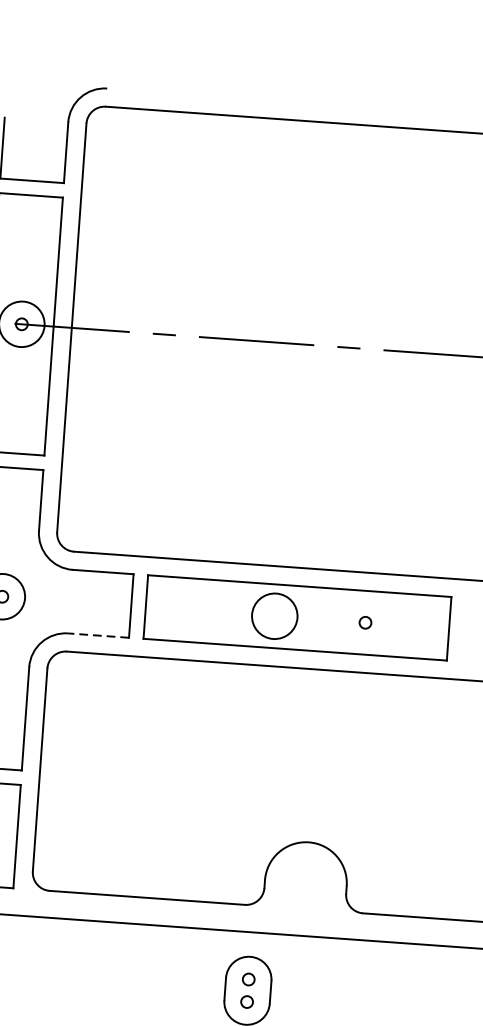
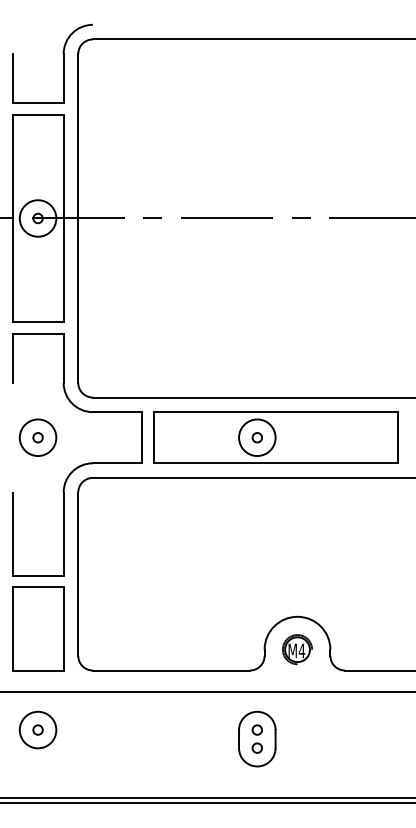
circle: (364, 622) -> (256, 437), moved
line: (97, 635) -> (116, 463), dashed -> solid
part: (305, 882) -> (297, 649), added

